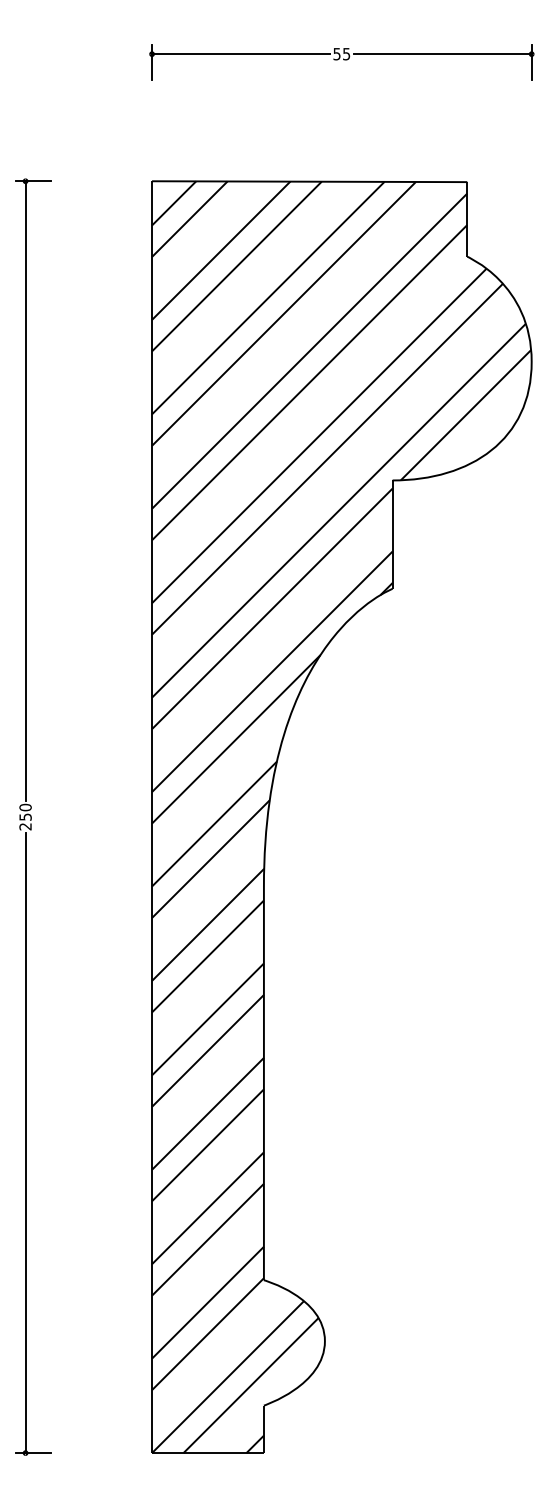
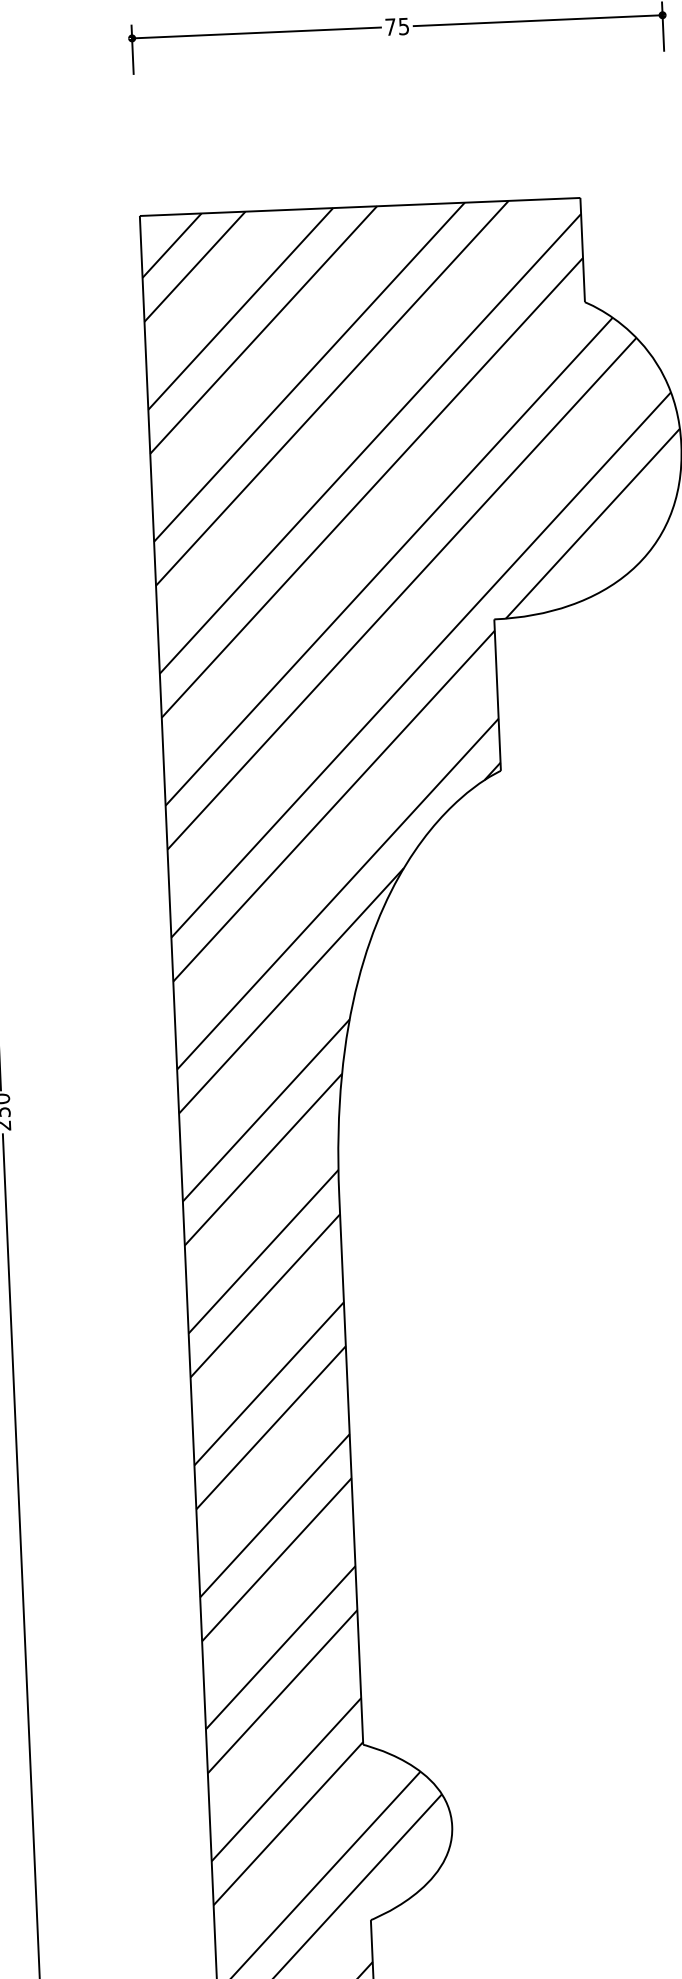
text: (336, 54) -> (389, 27), 55 -> 75

